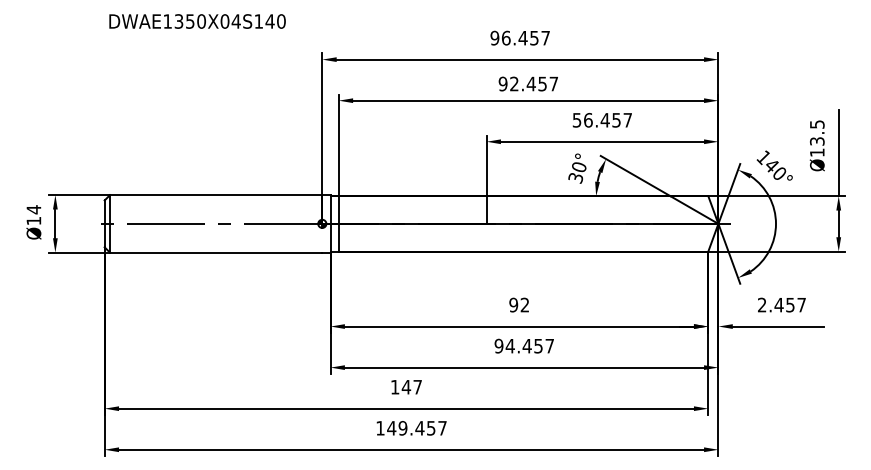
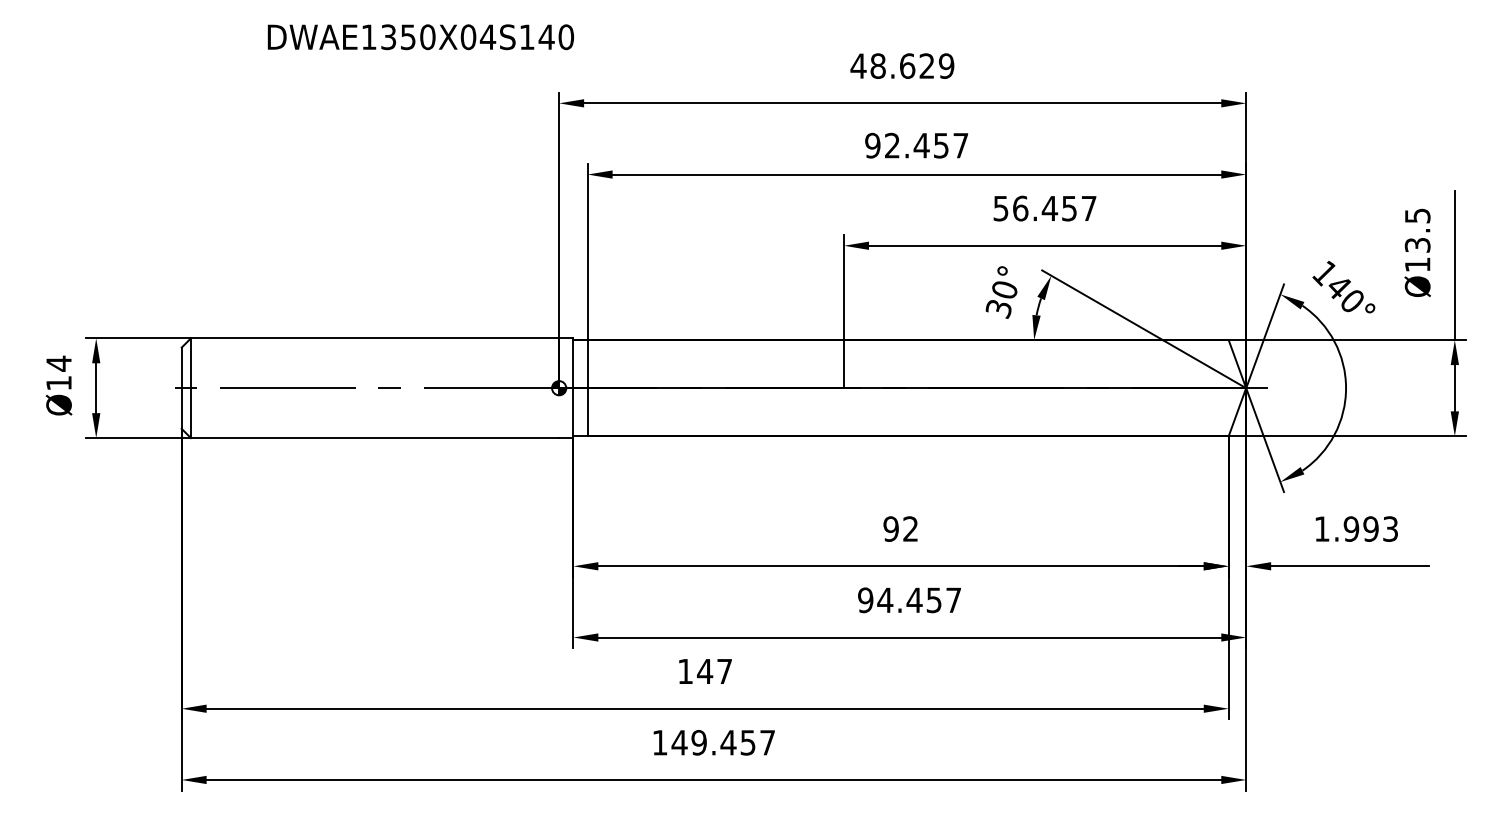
text: (197, 21) -> (420, 37), moved
text: (520, 37) -> (902, 64), 96.457 -> 48.629
text: (781, 304) -> (1355, 528), 2.457 -> 1.993

